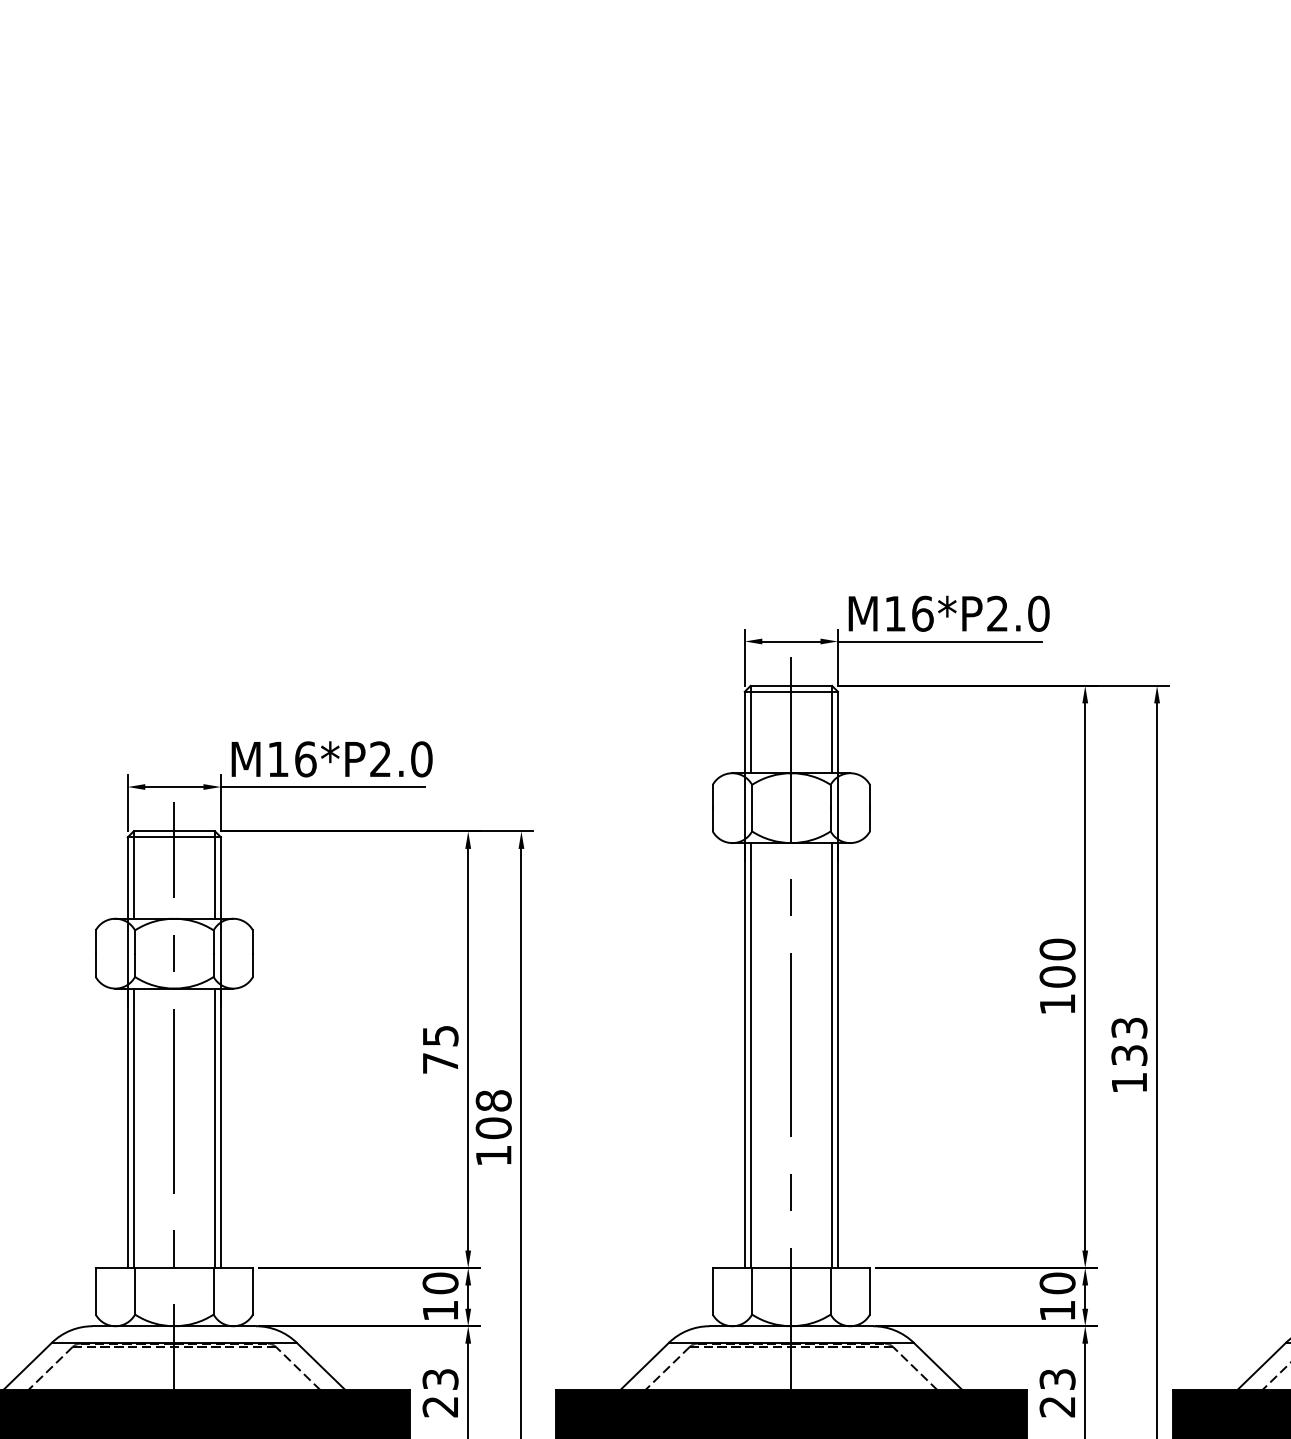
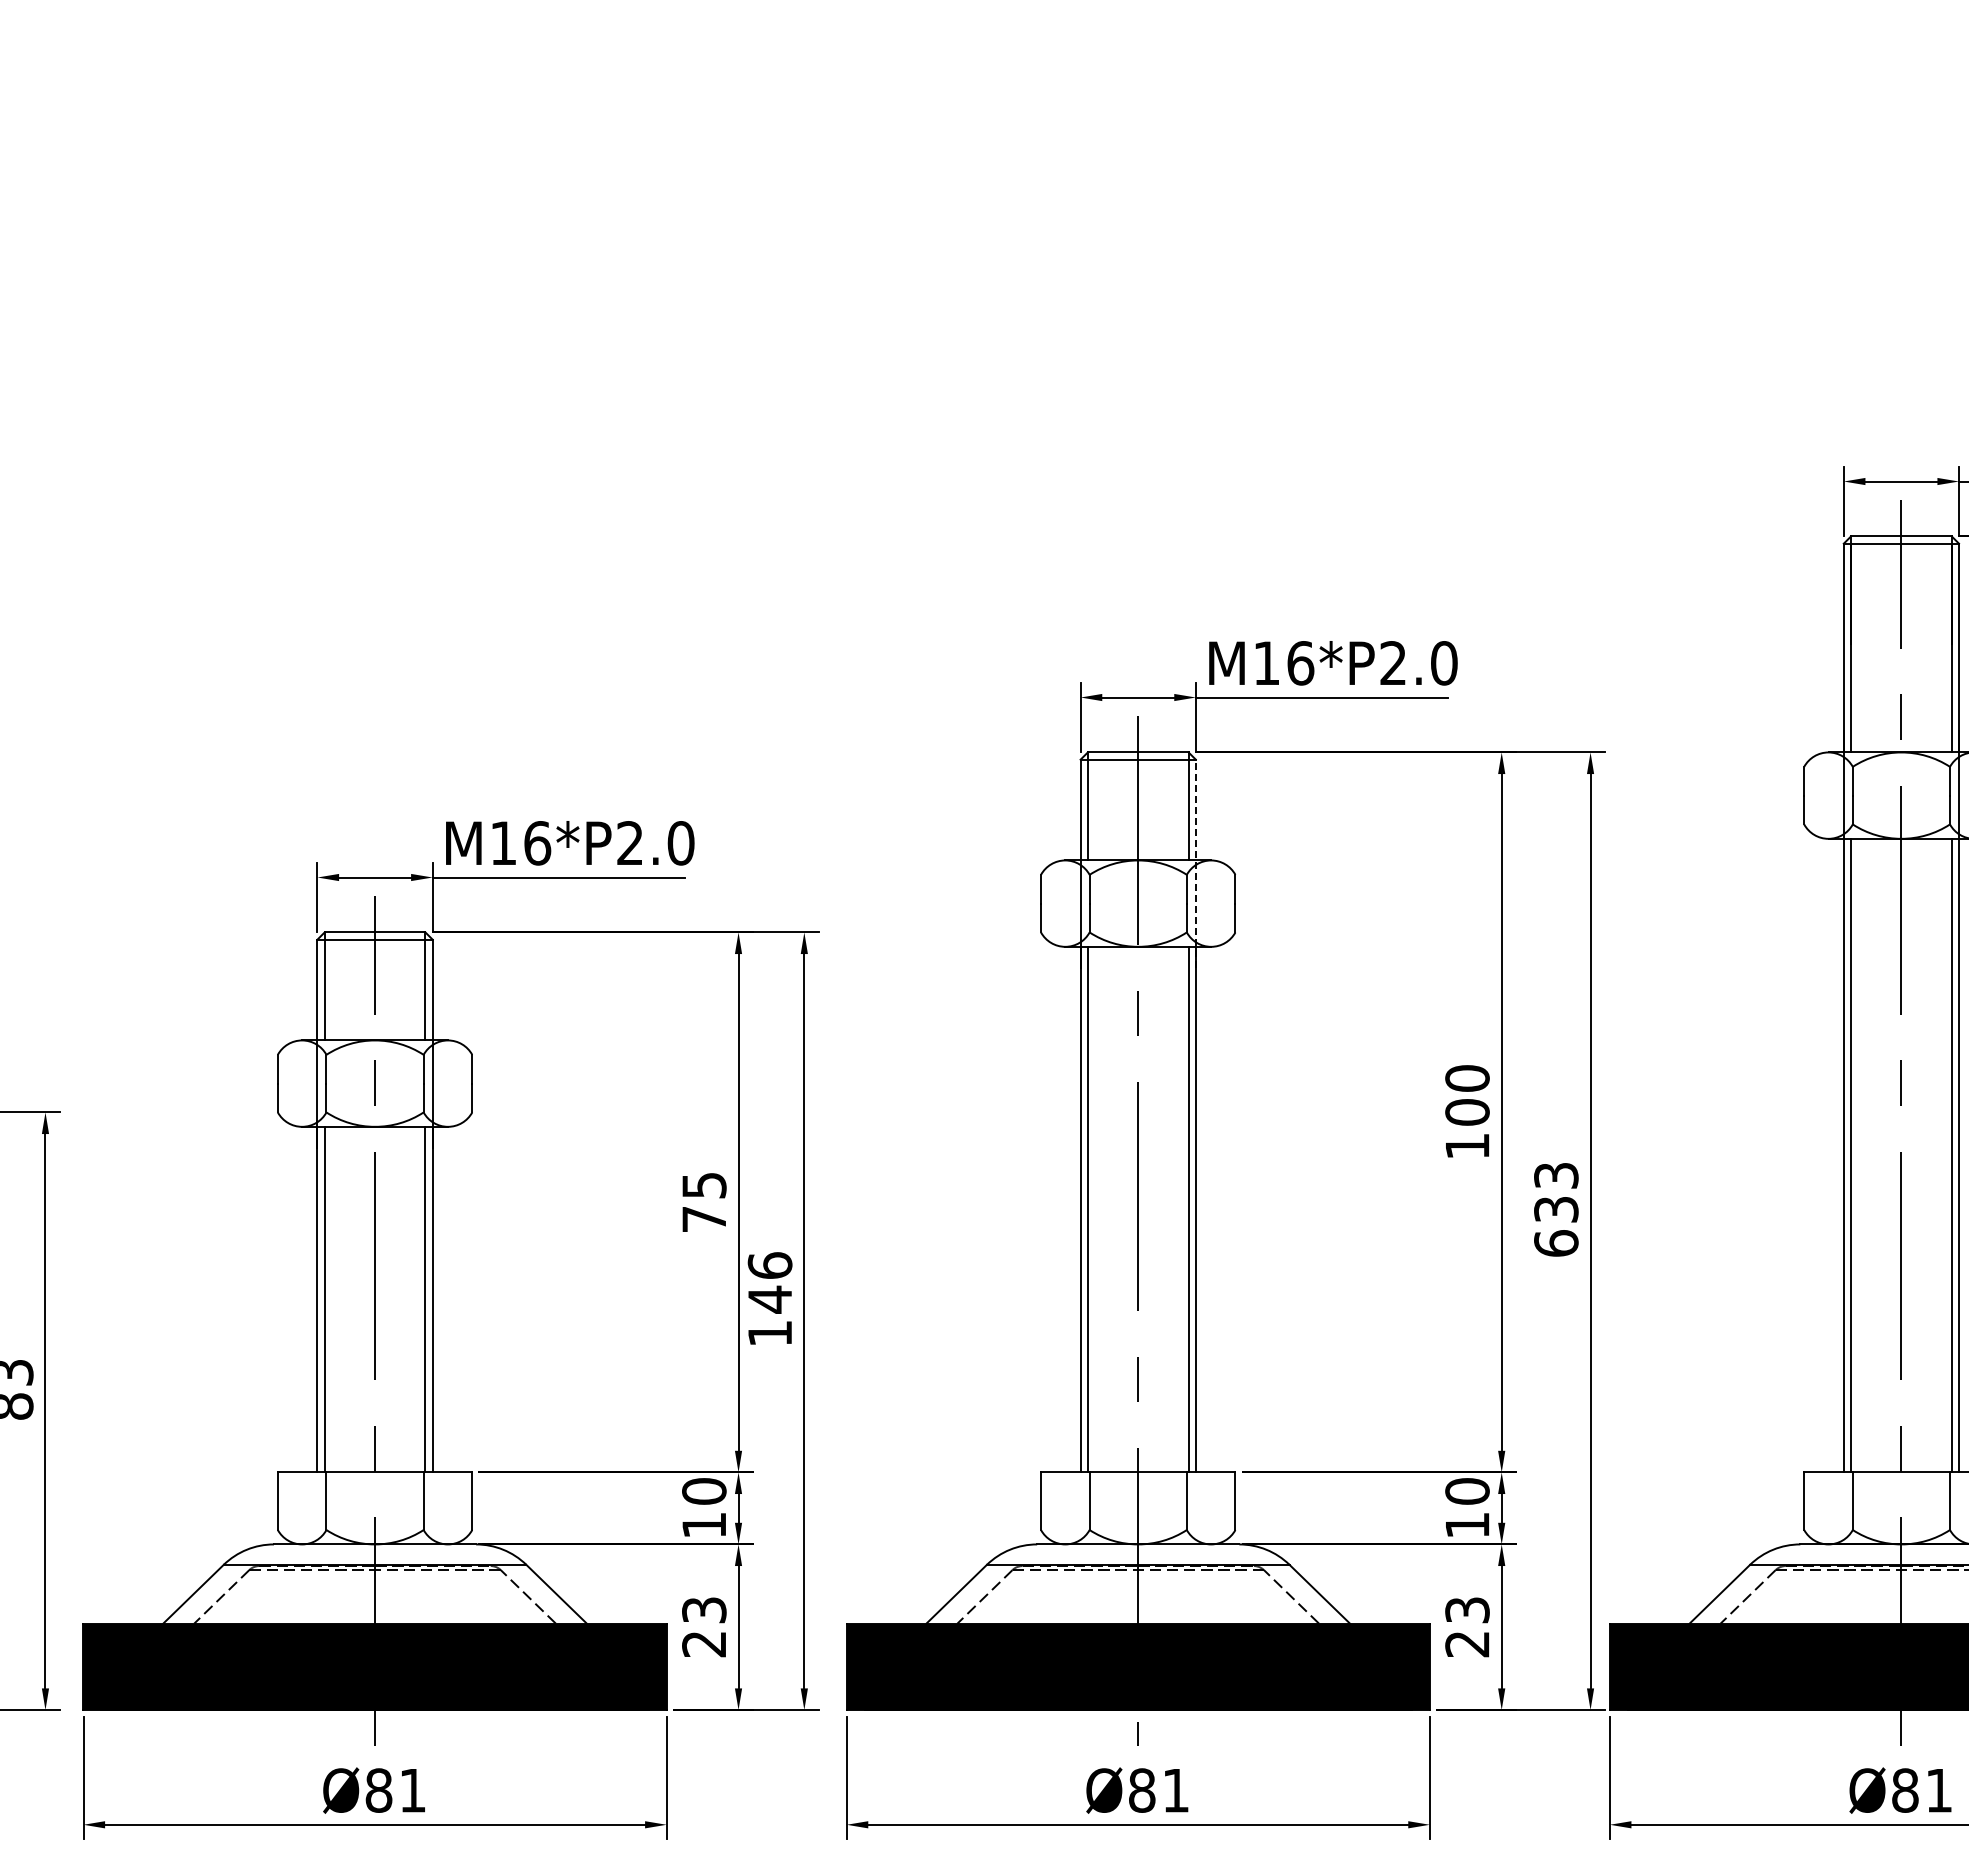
line: (837, 775) -> (1195, 863), solid -> dashed
text: (1129, 1082) -> (1556, 1243), 133 -> 633
text: (493, 1114) -> (769, 1282), 108 -> 146

